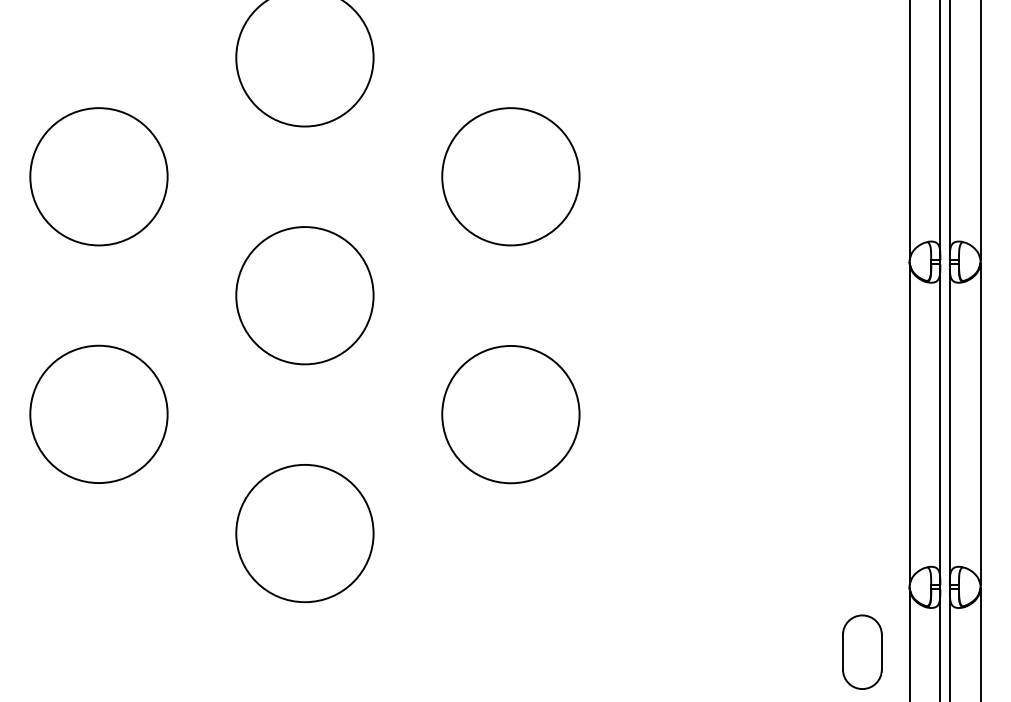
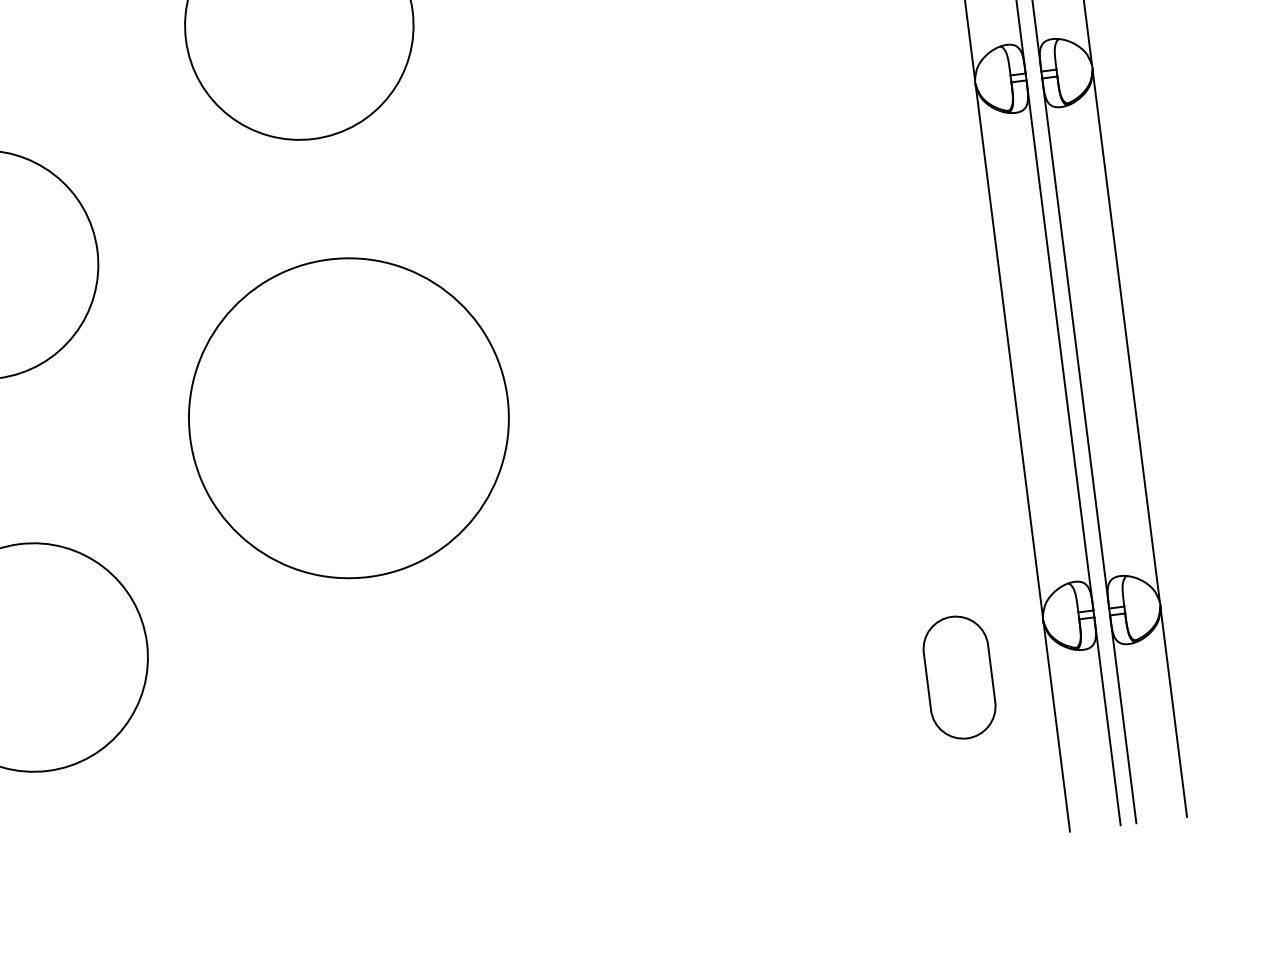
circle: (510, 414) -> (348, 418), size x1.4
part: (862, 651) -> (959, 676), moved

